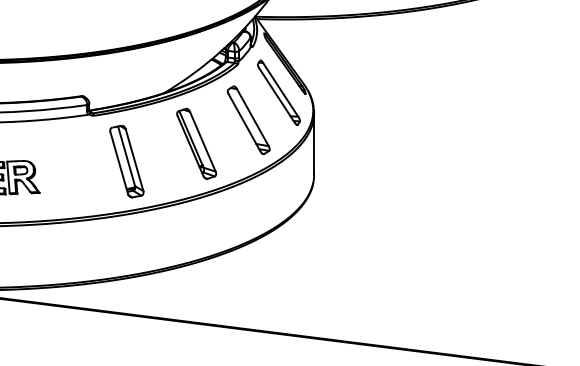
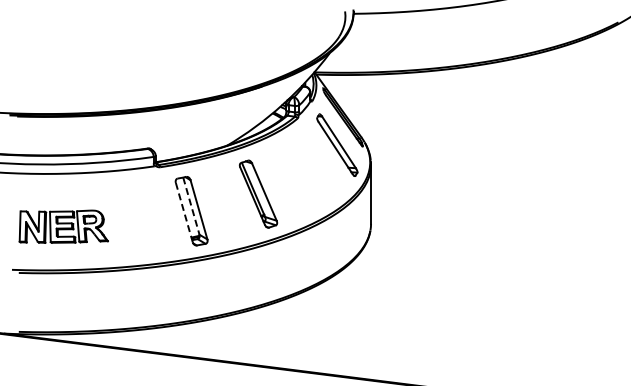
part: (248, 120) -> (308, 171), removed
line: (126, 156) -> (191, 206), solid -> dashed
line: (119, 162) -> (184, 212), solid -> dashed

